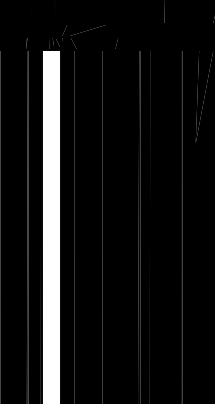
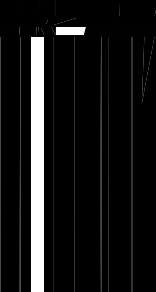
fill: (97, 42) -> (70, 30), removed

